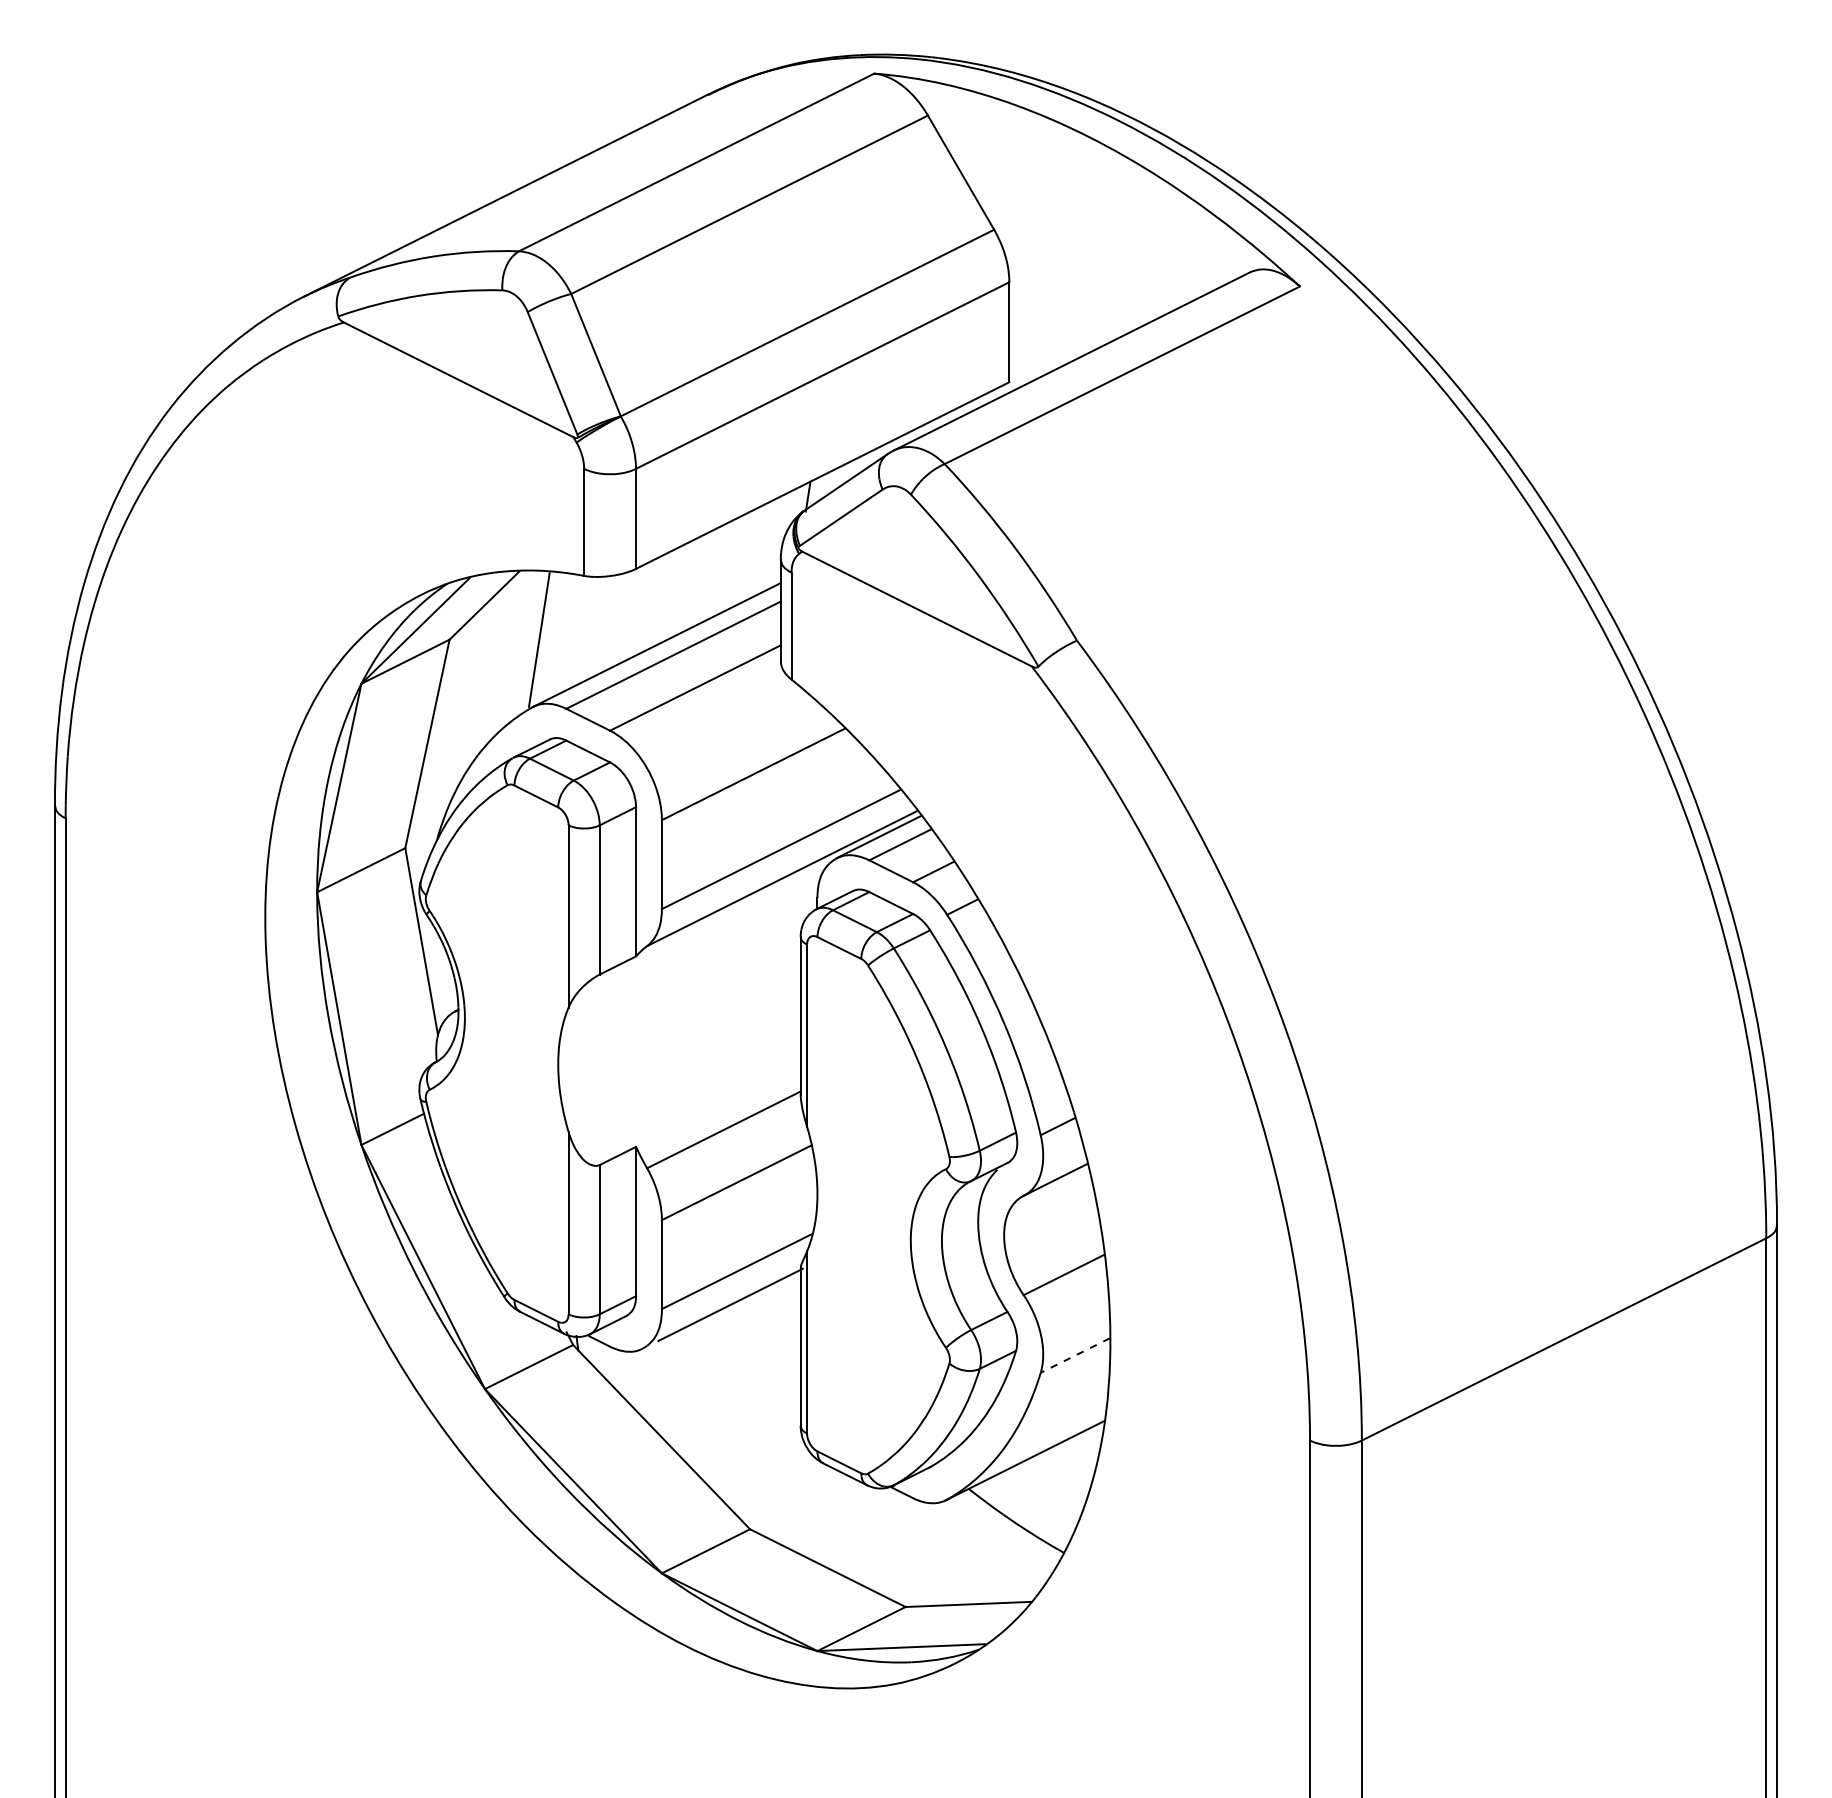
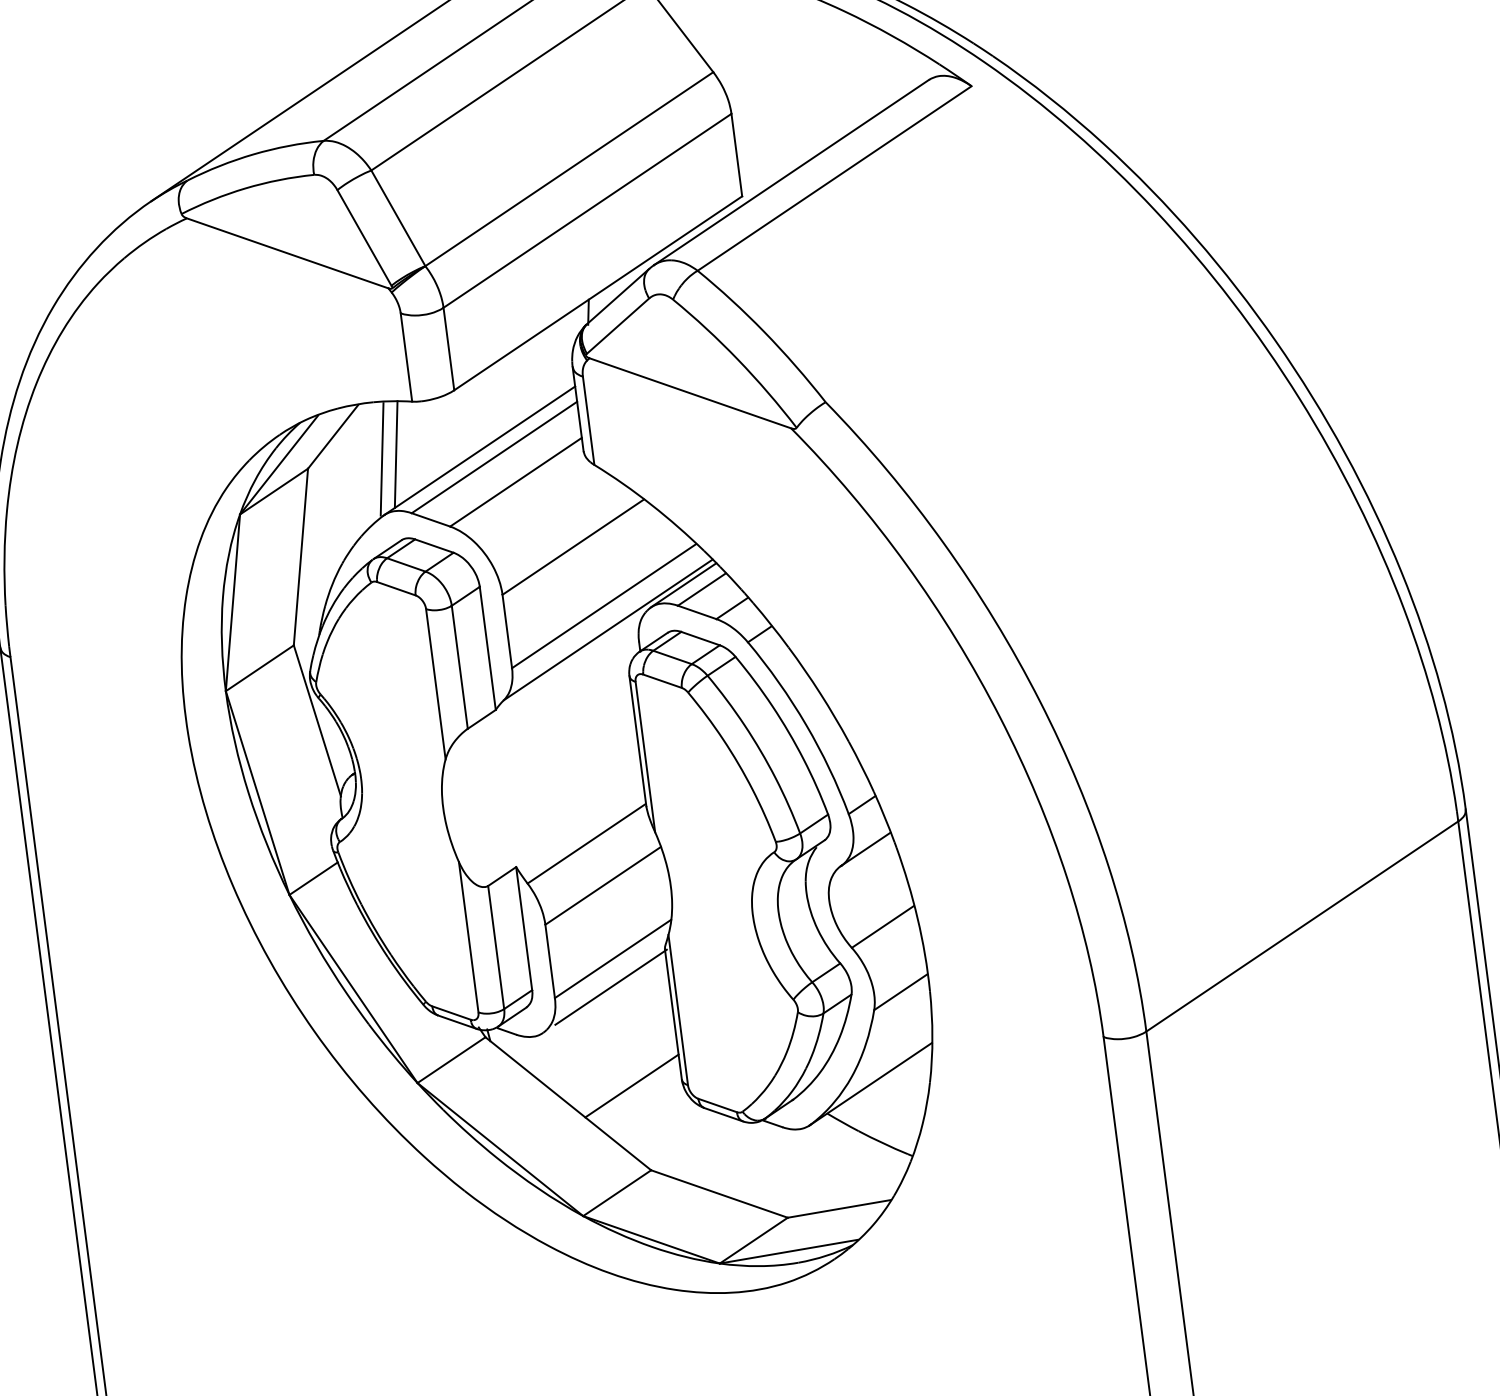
line: (556, 636) -> (395, 454), added
line: (1075, 1355) -> (901, 992), dashed -> solid
line: (739, 1425) -> (631, 1085), added

